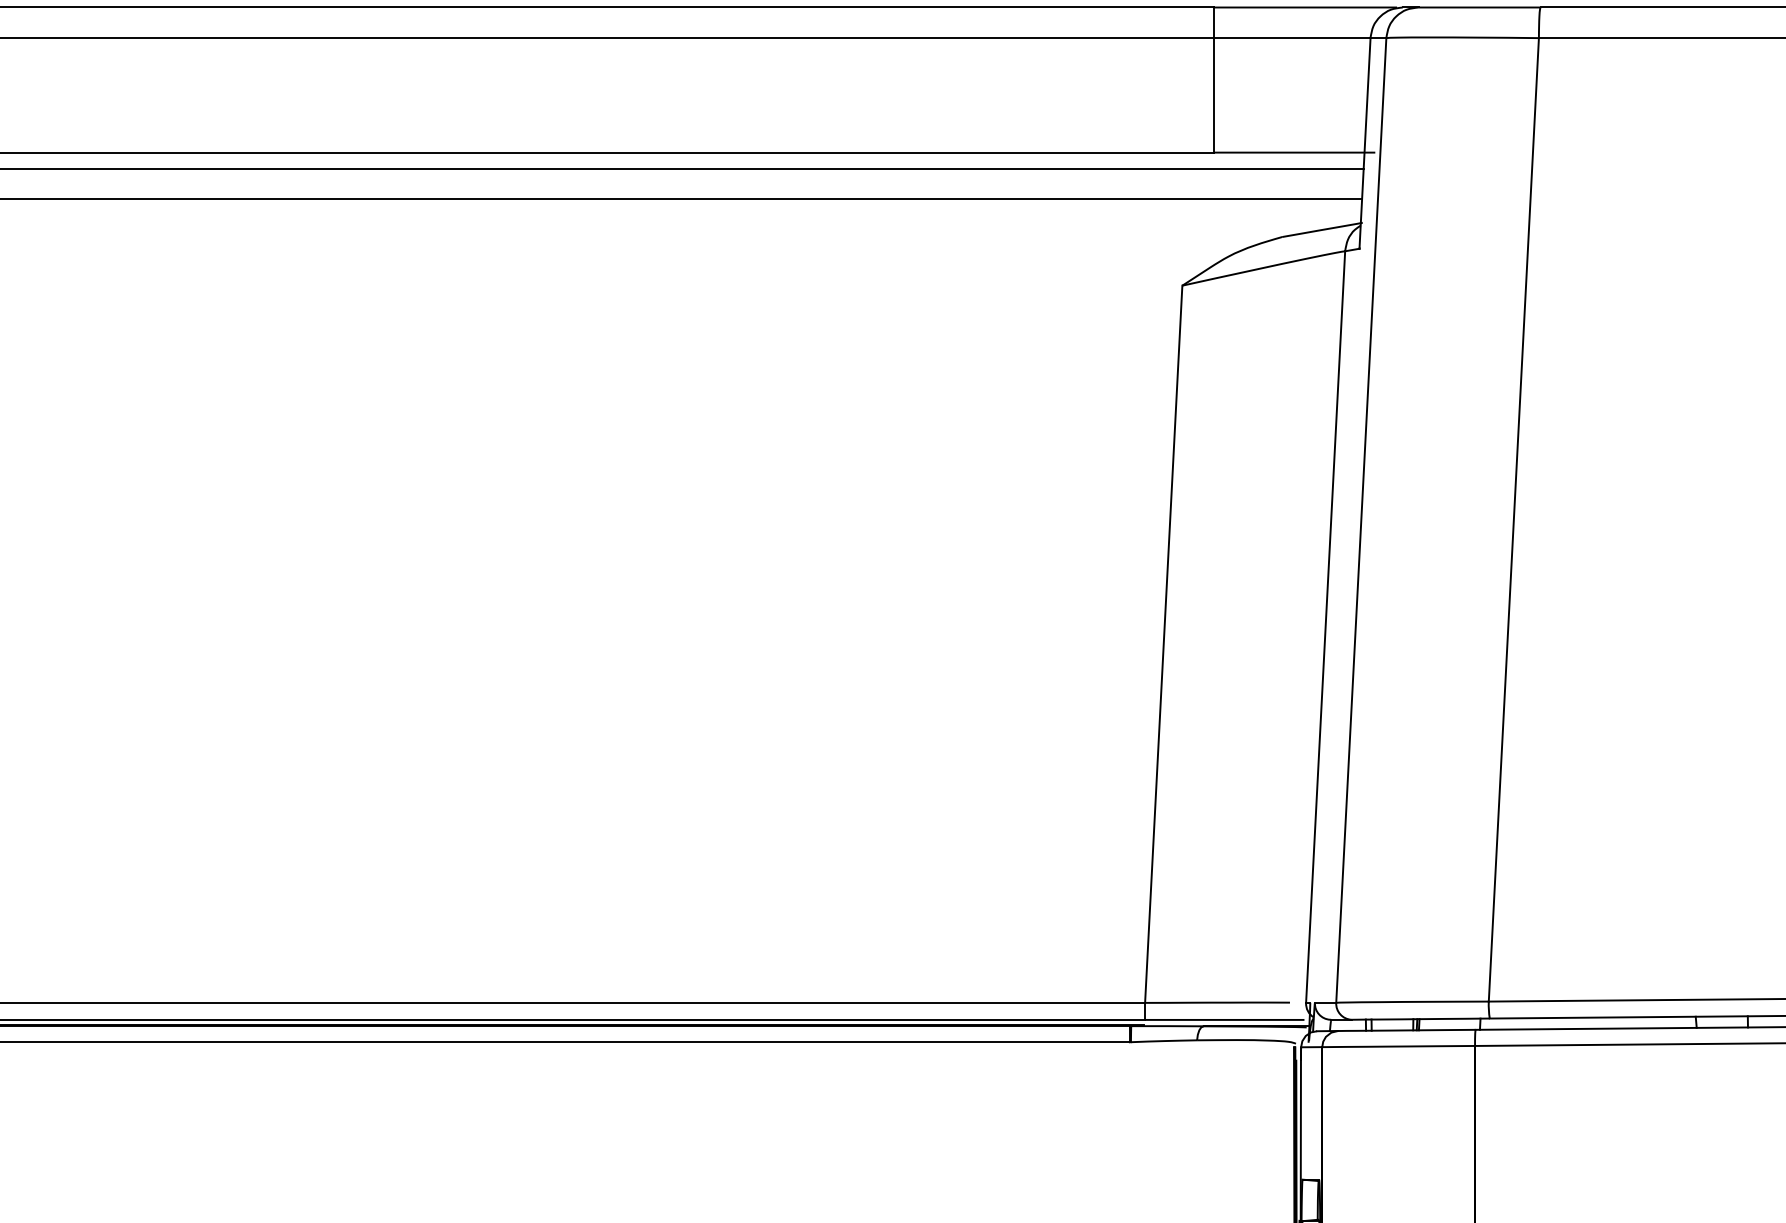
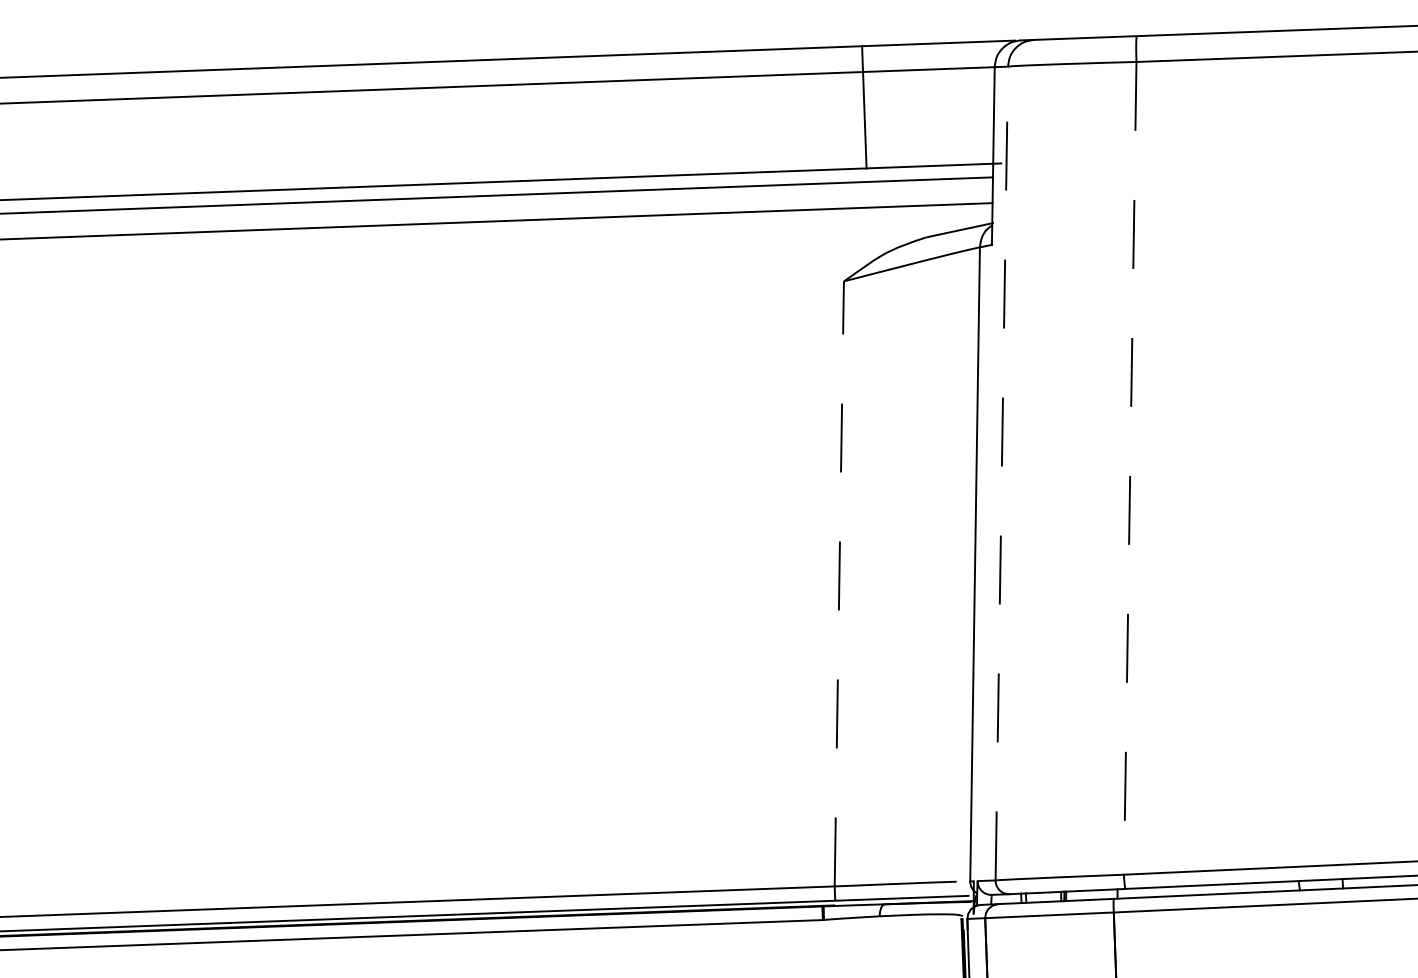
line: (1361, 520) -> (1001, 473), solid -> dashed
line: (1513, 520) -> (1129, 468), solid -> dashed
line: (1163, 643) -> (839, 583), solid -> dashed

